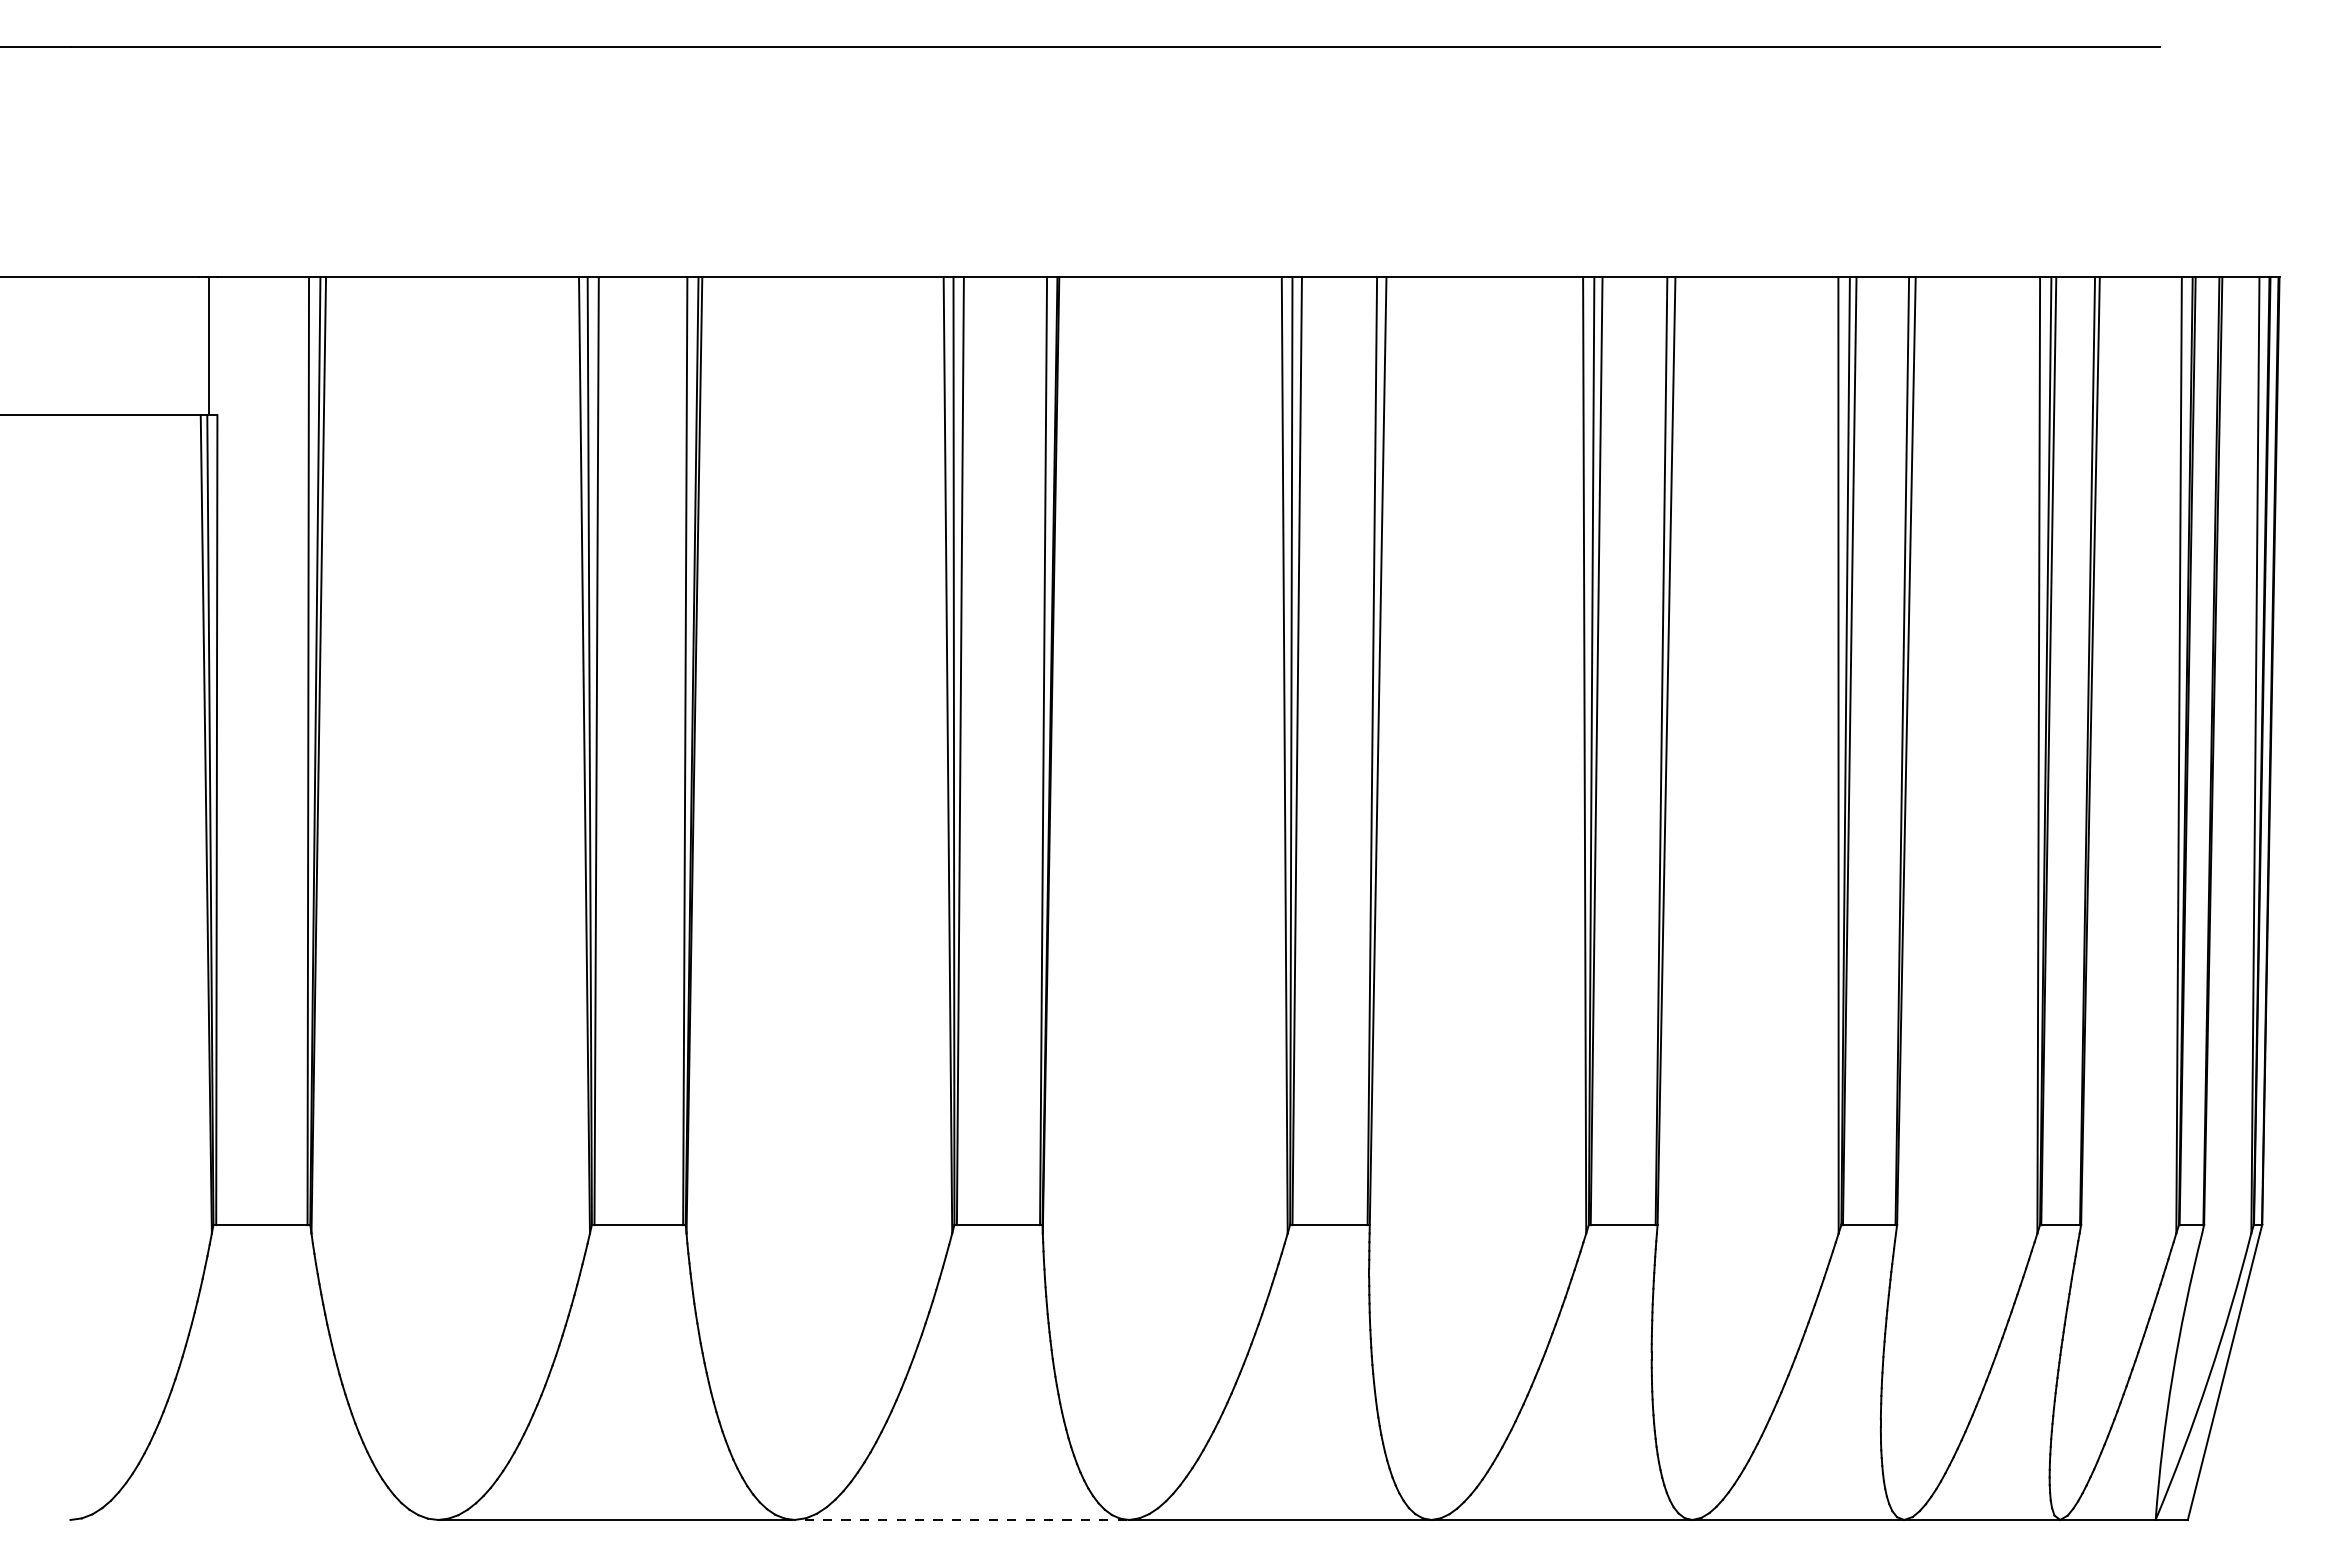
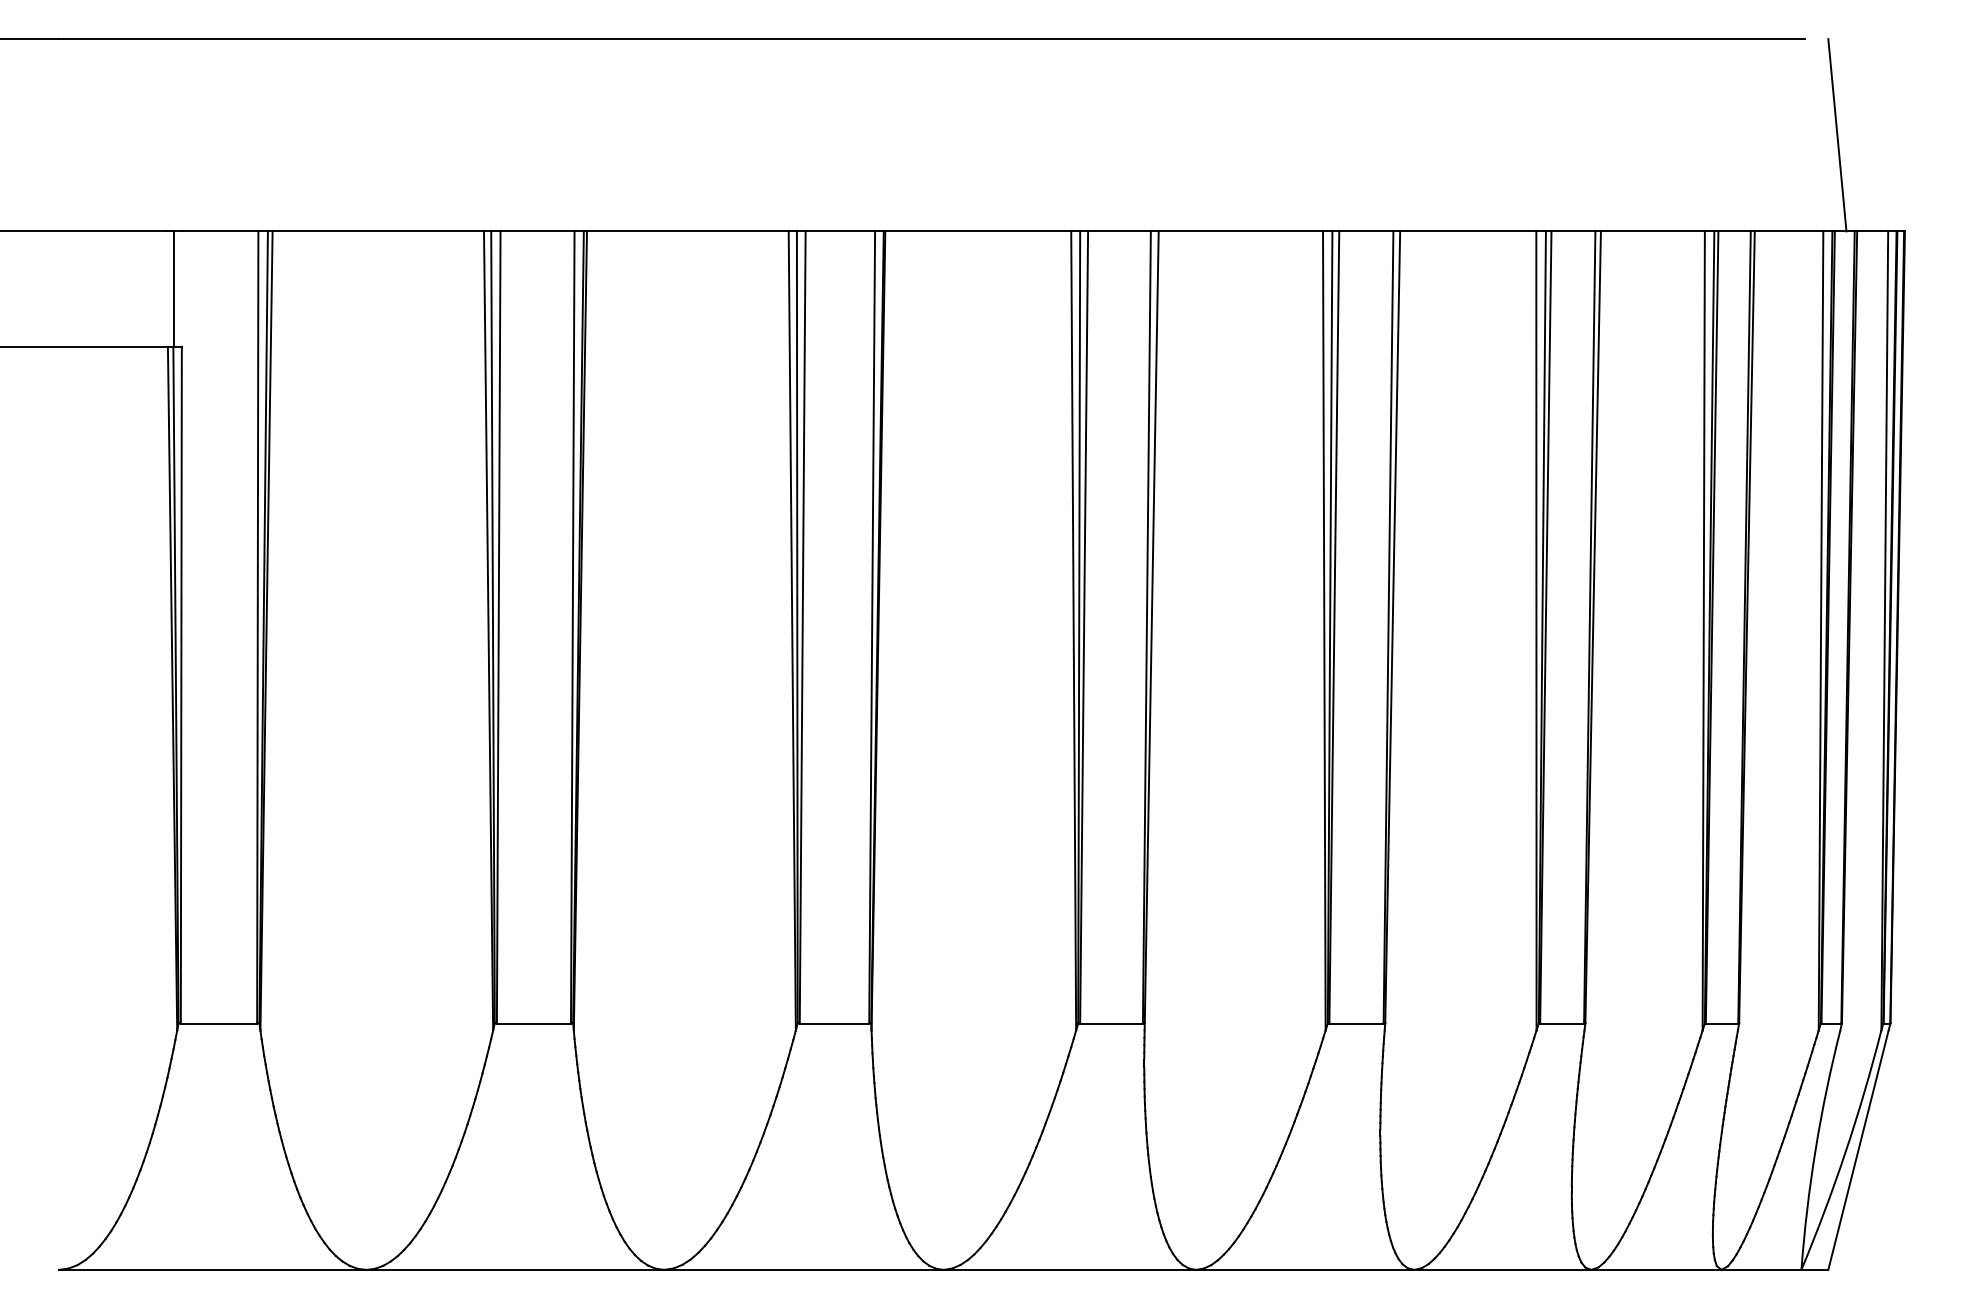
line: (2198, 162) -> (1837, 135), added
line: (252, 1519) -> (211, 1269), added
line: (960, 1519) -> (802, 1269), dashed -> solid

